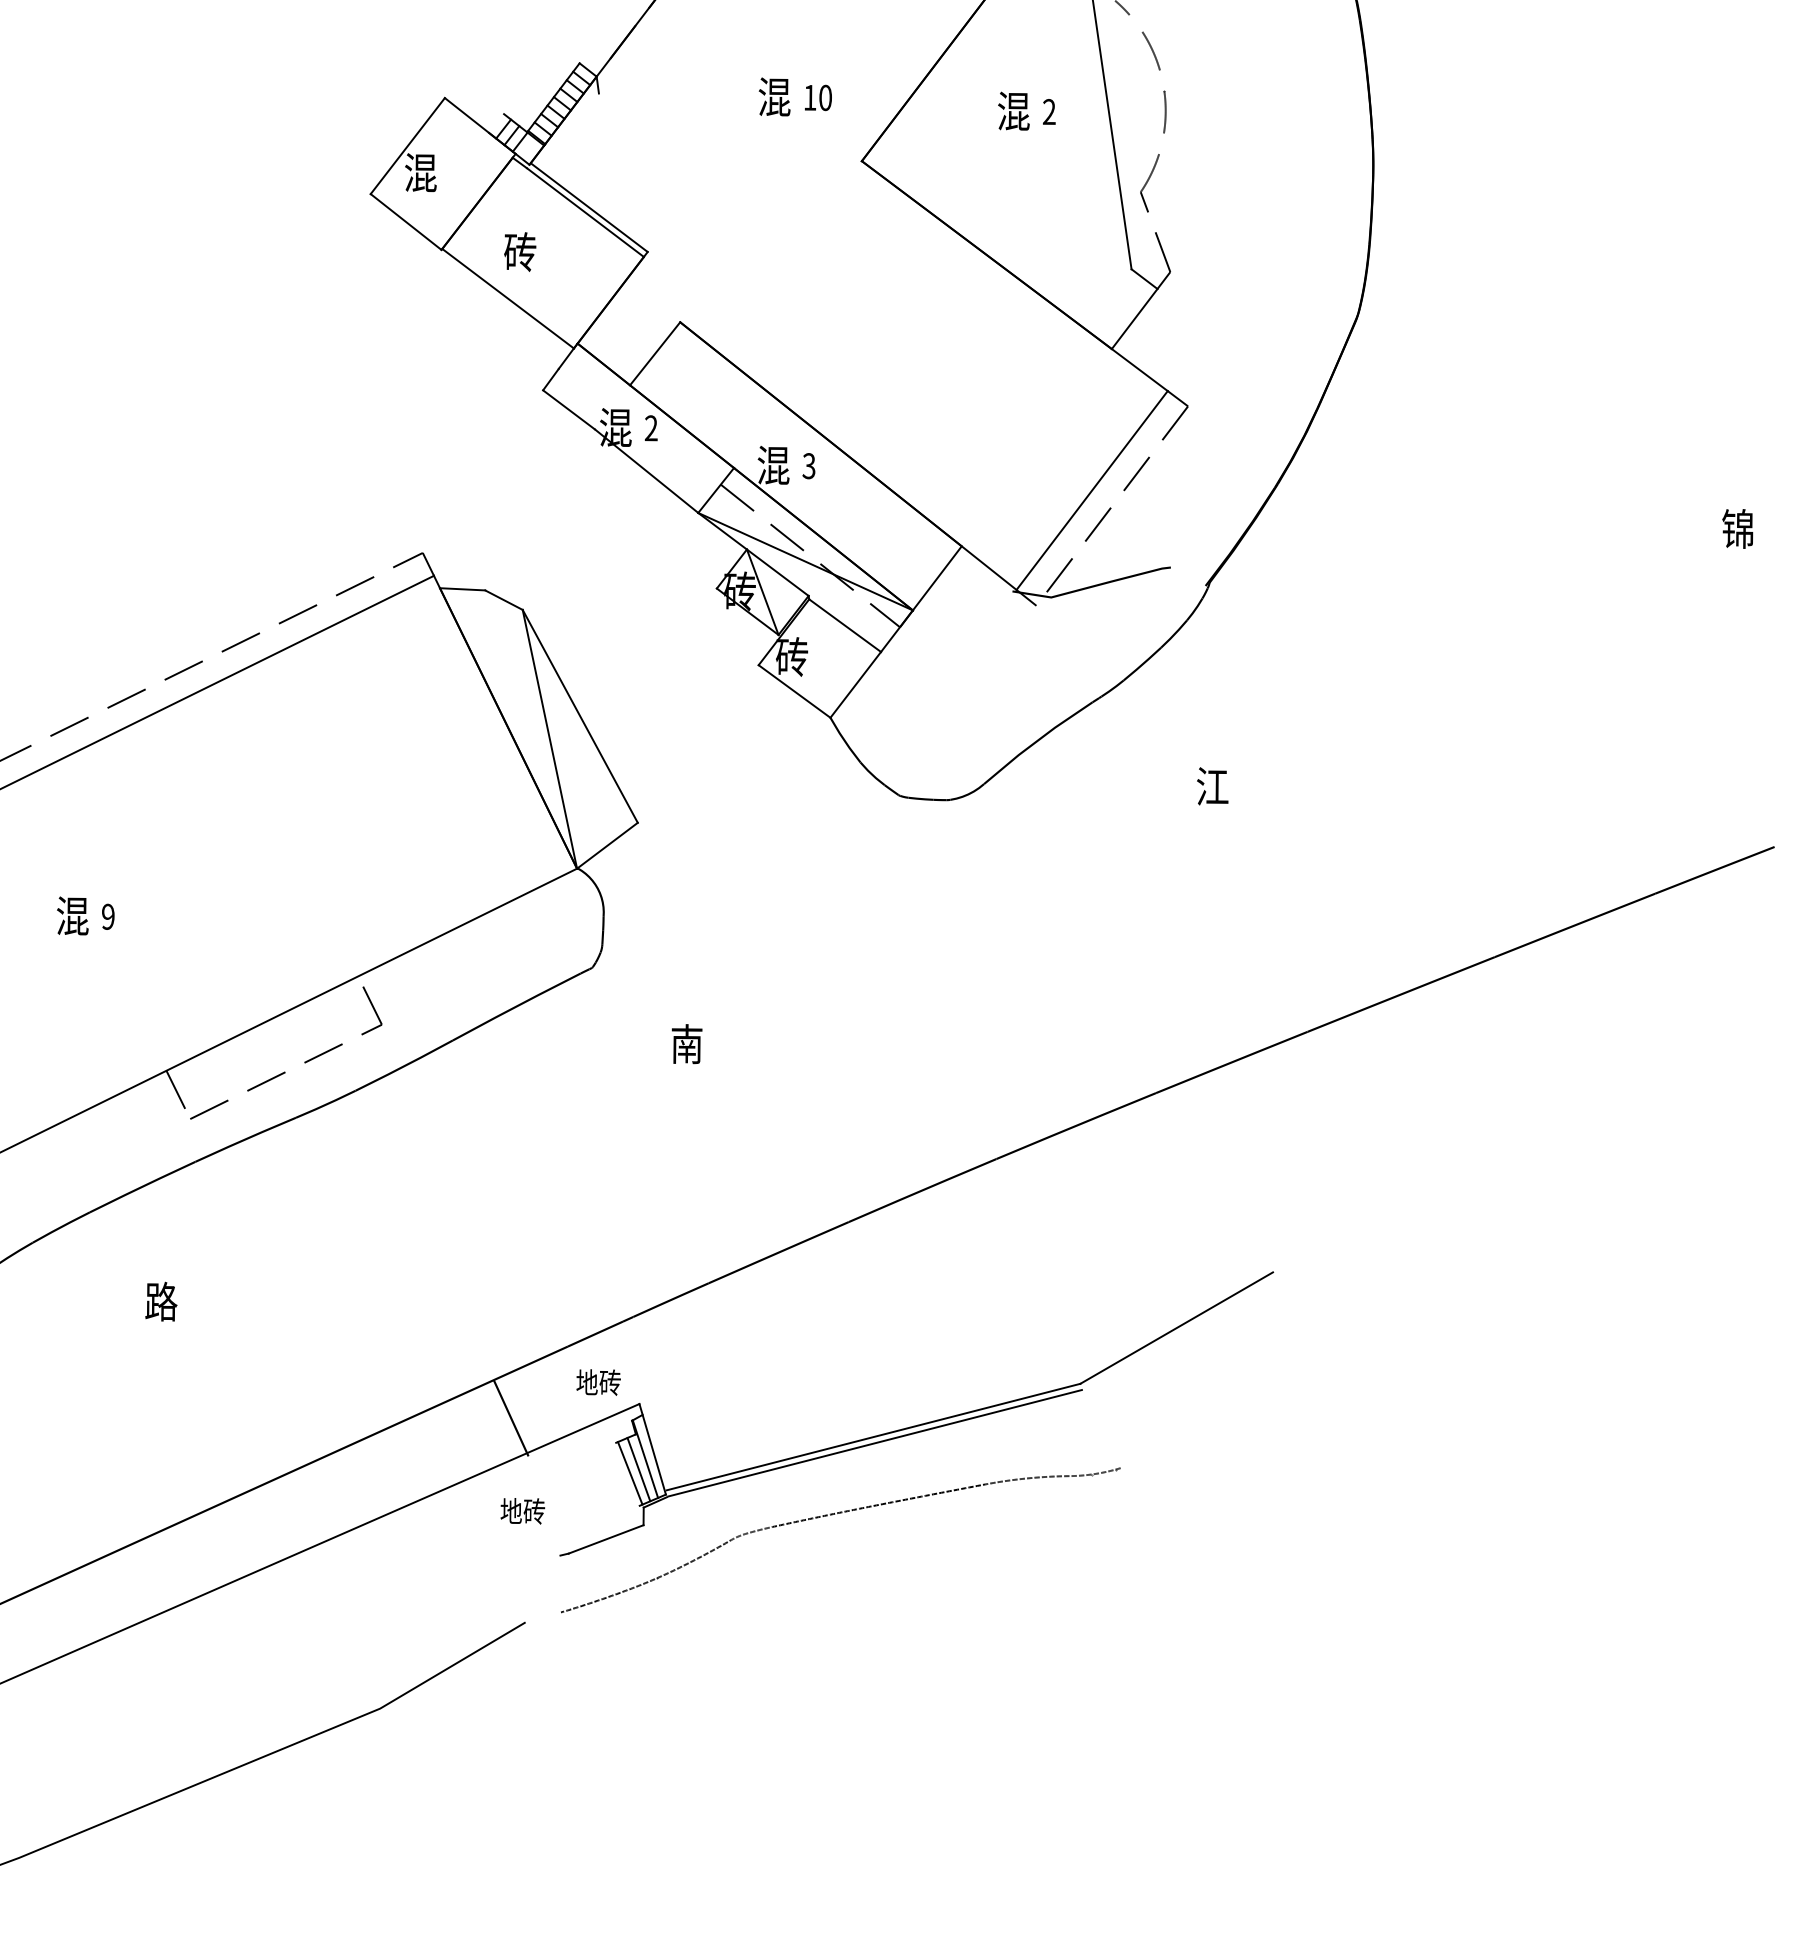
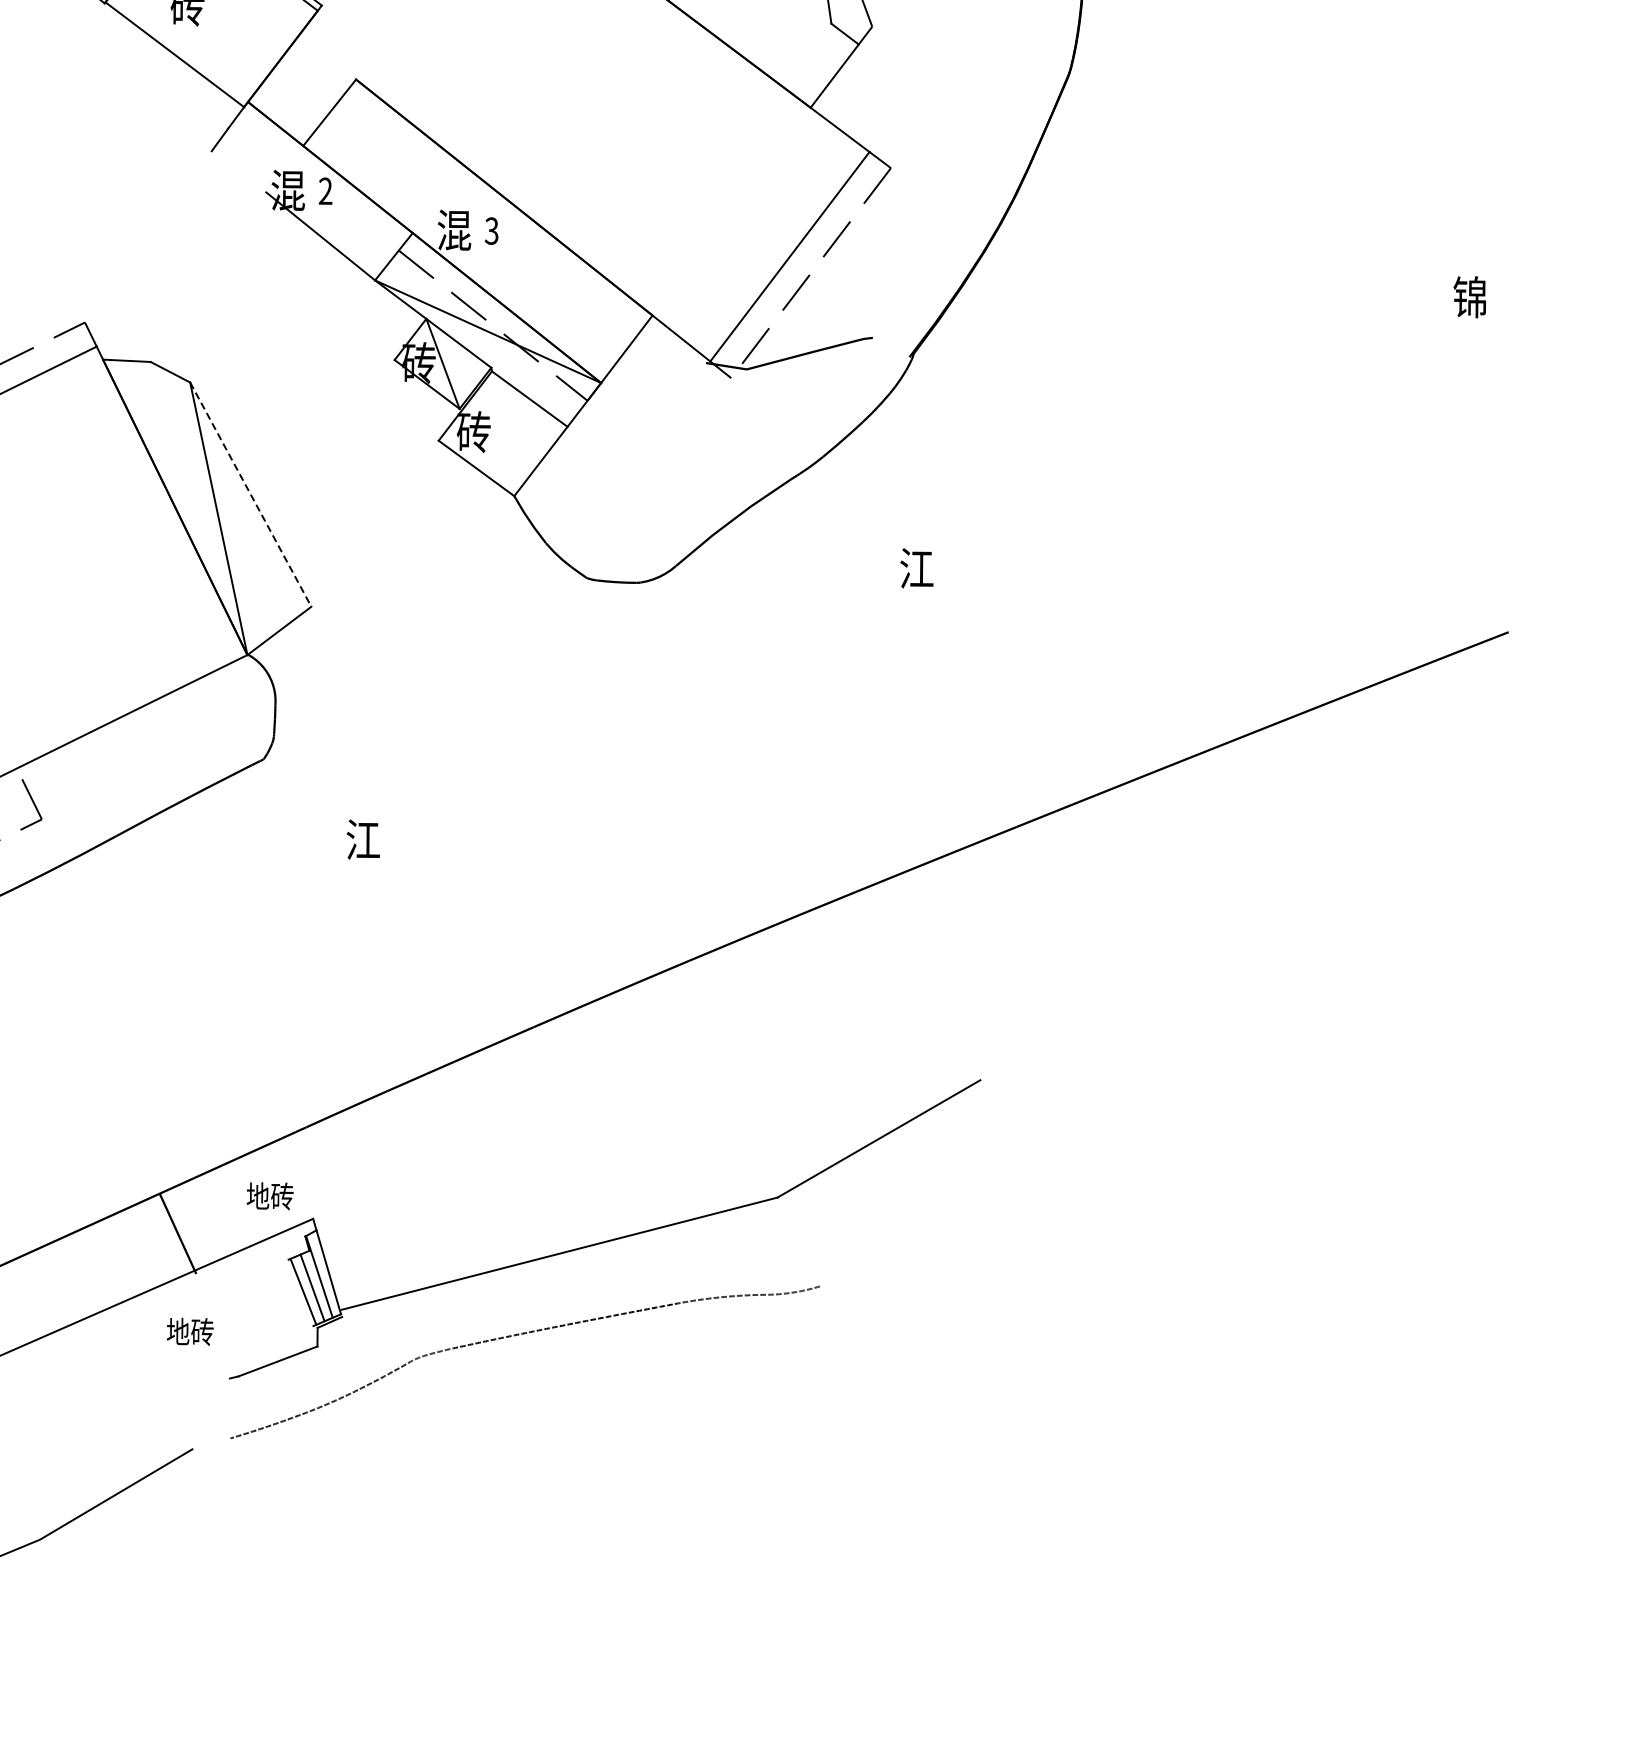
line: (568, 409) -> (238, 171), removed
line: (580, 716) -> (251, 494), solid -> dashed
text: (686, 1044) -> (362, 840), 南 -> 江
line: (874, 1443) -> (560, 1260), removed

